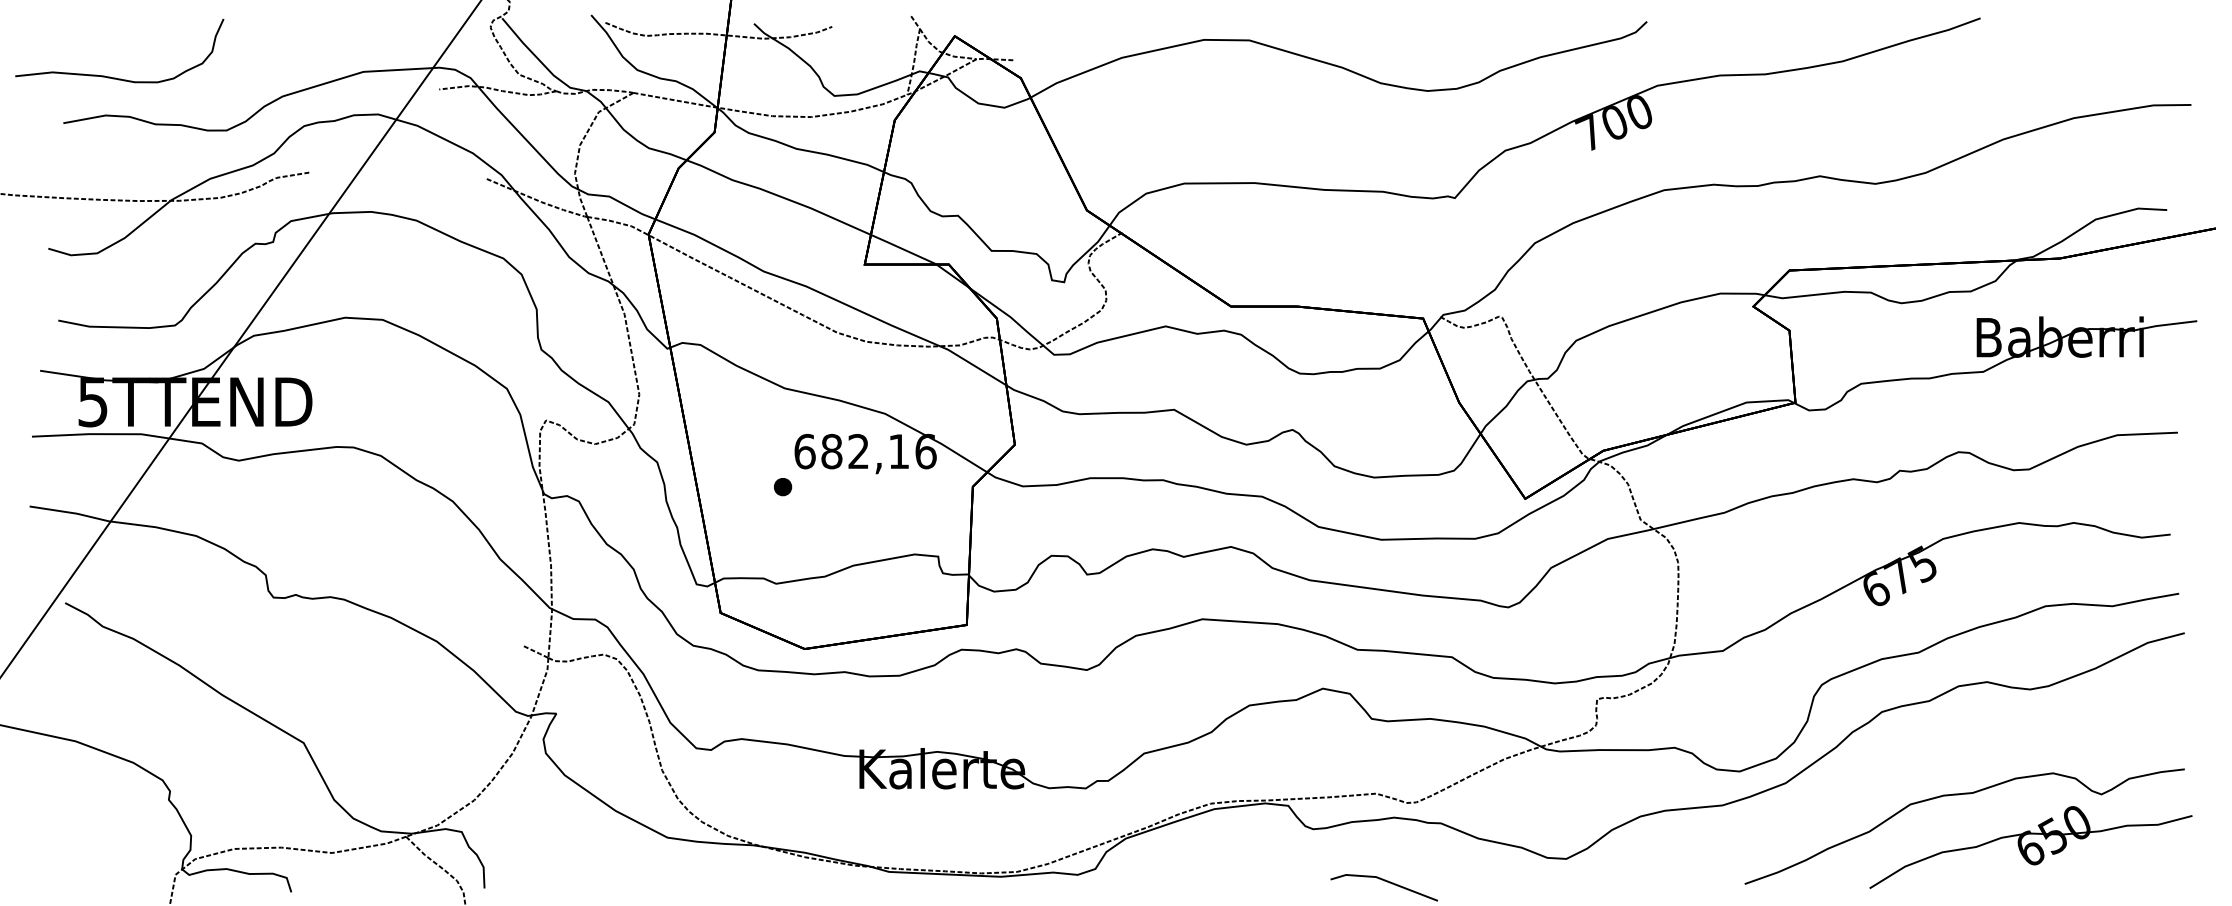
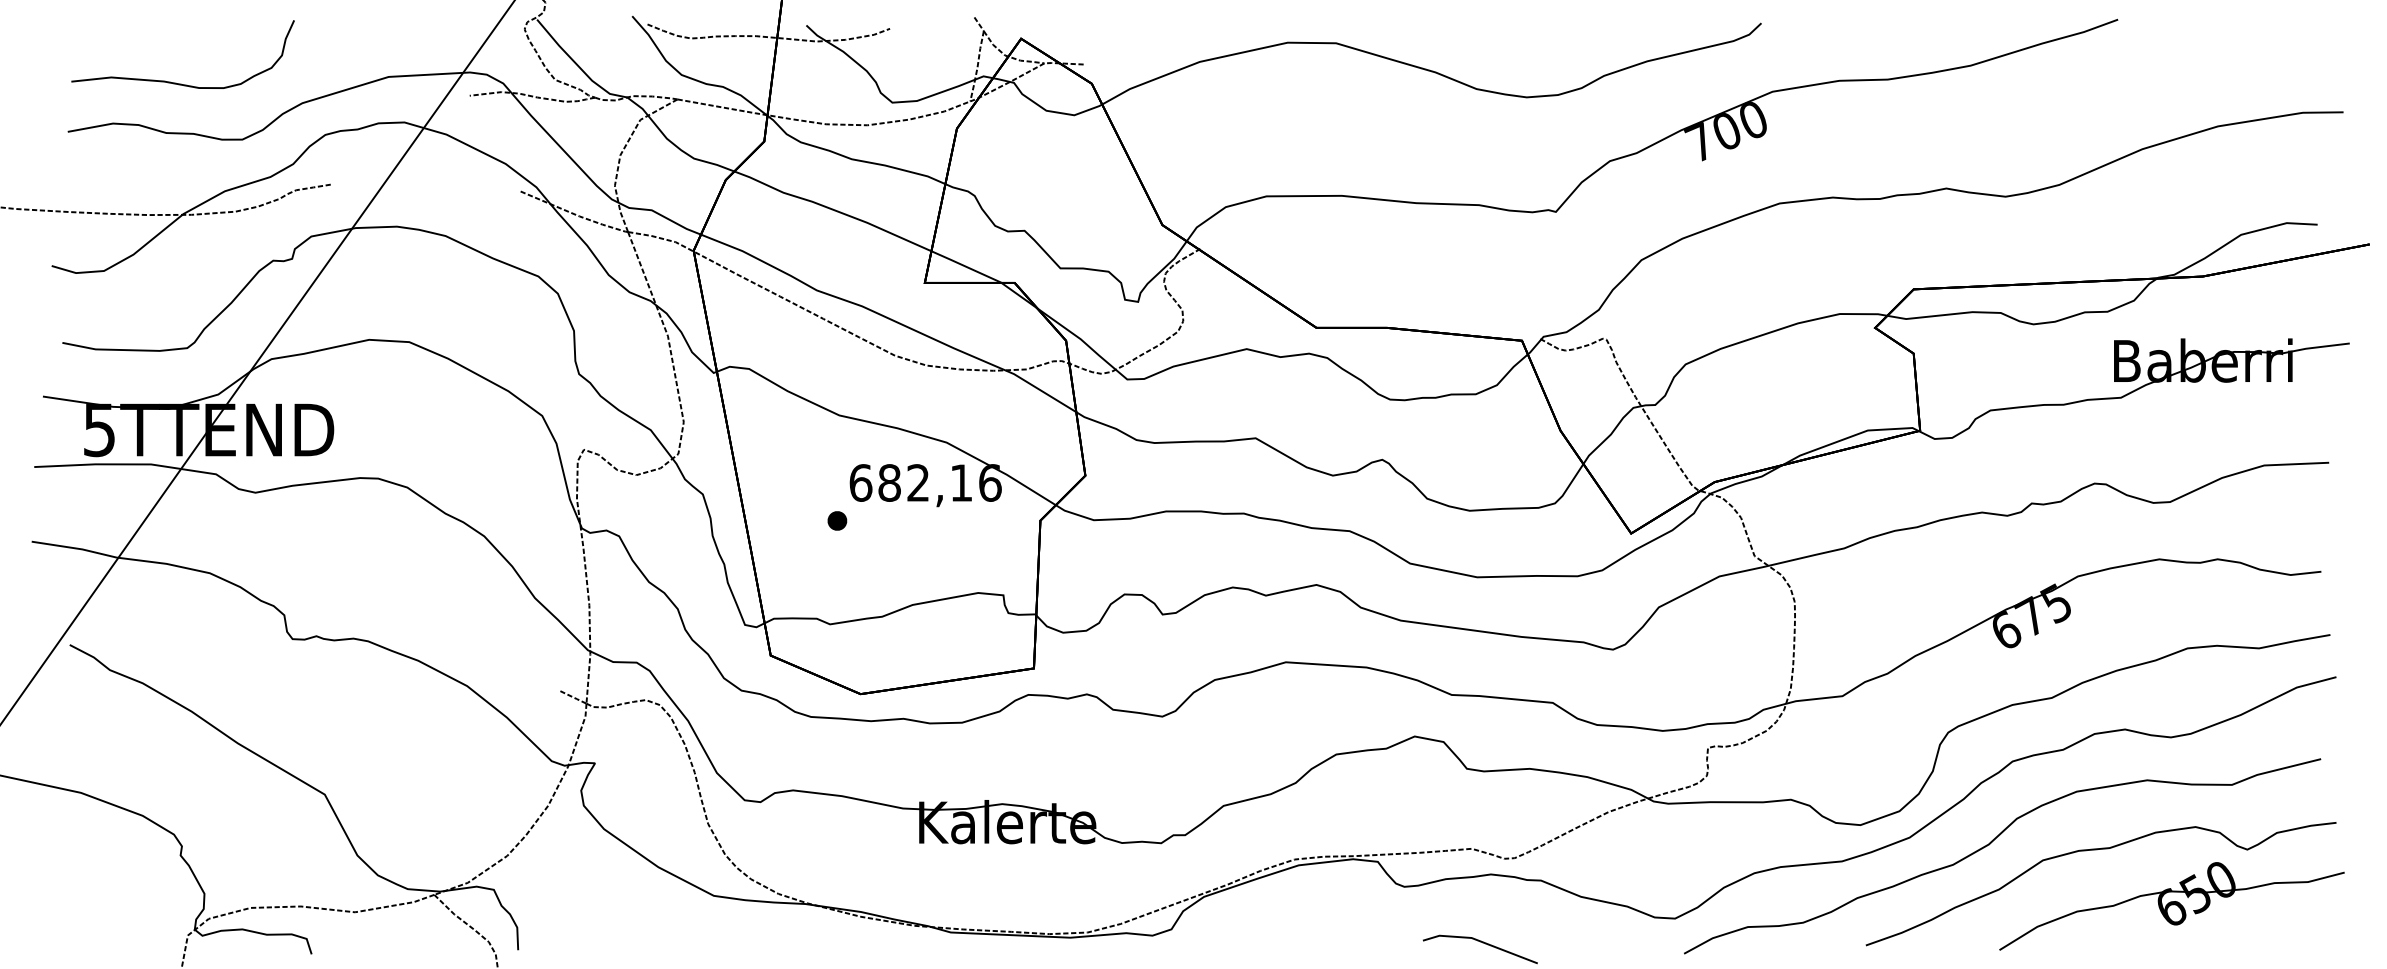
curve: (113, 77) -> (176, 82), moved
curve: (1861, 789) -> (1990, 844), added

